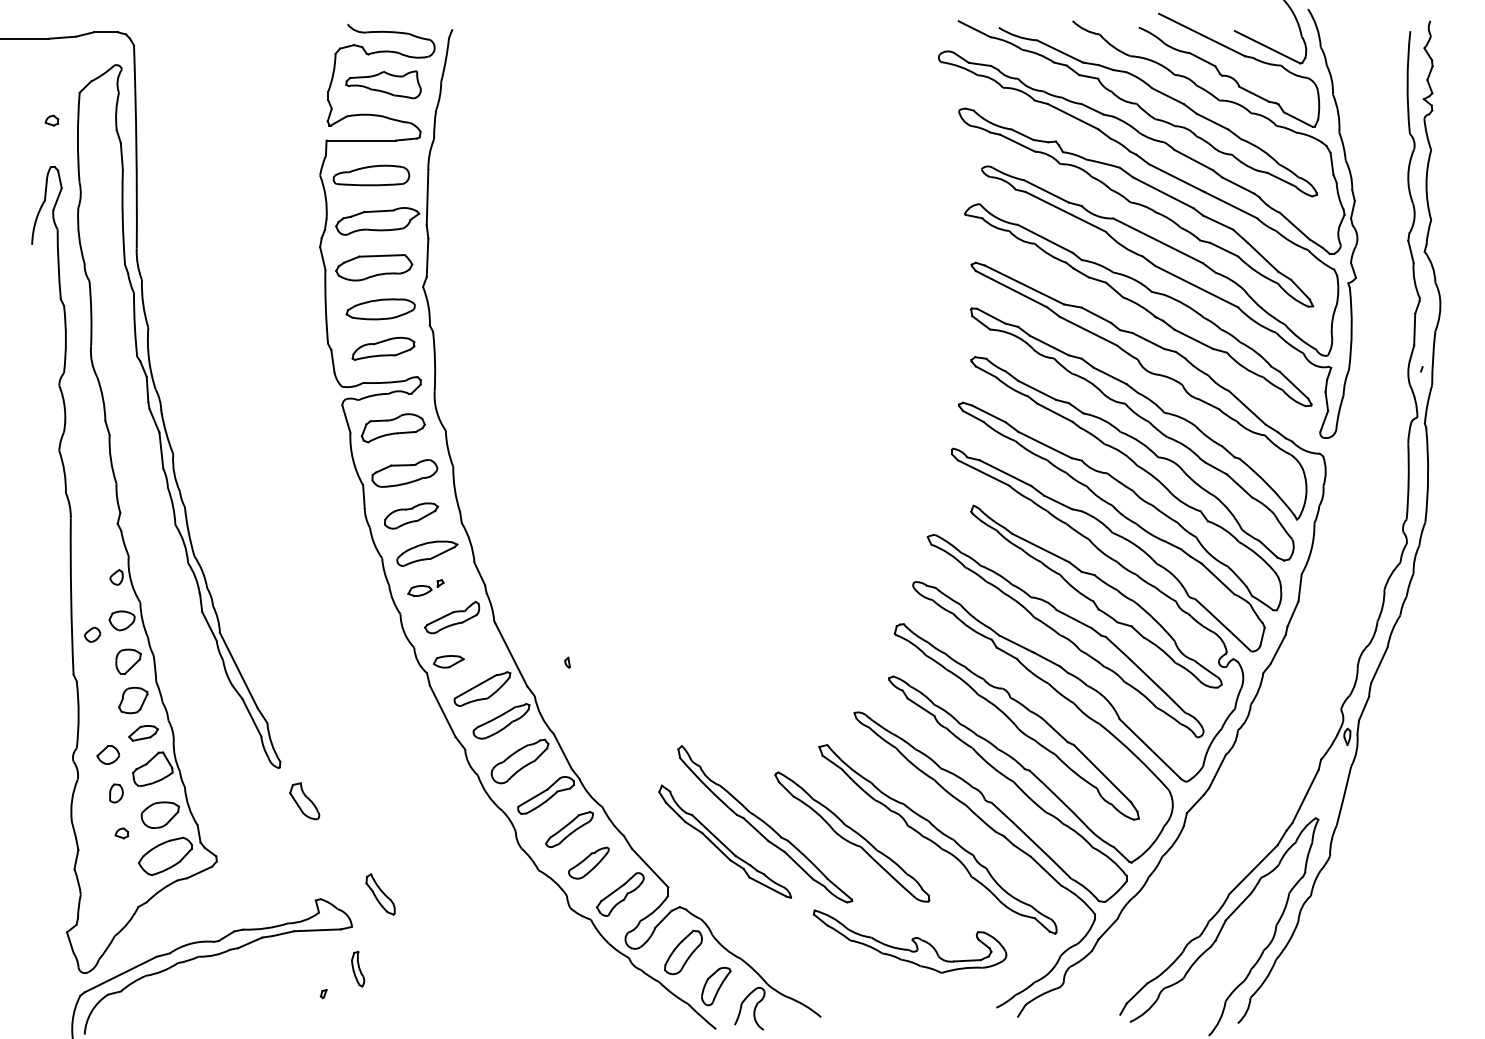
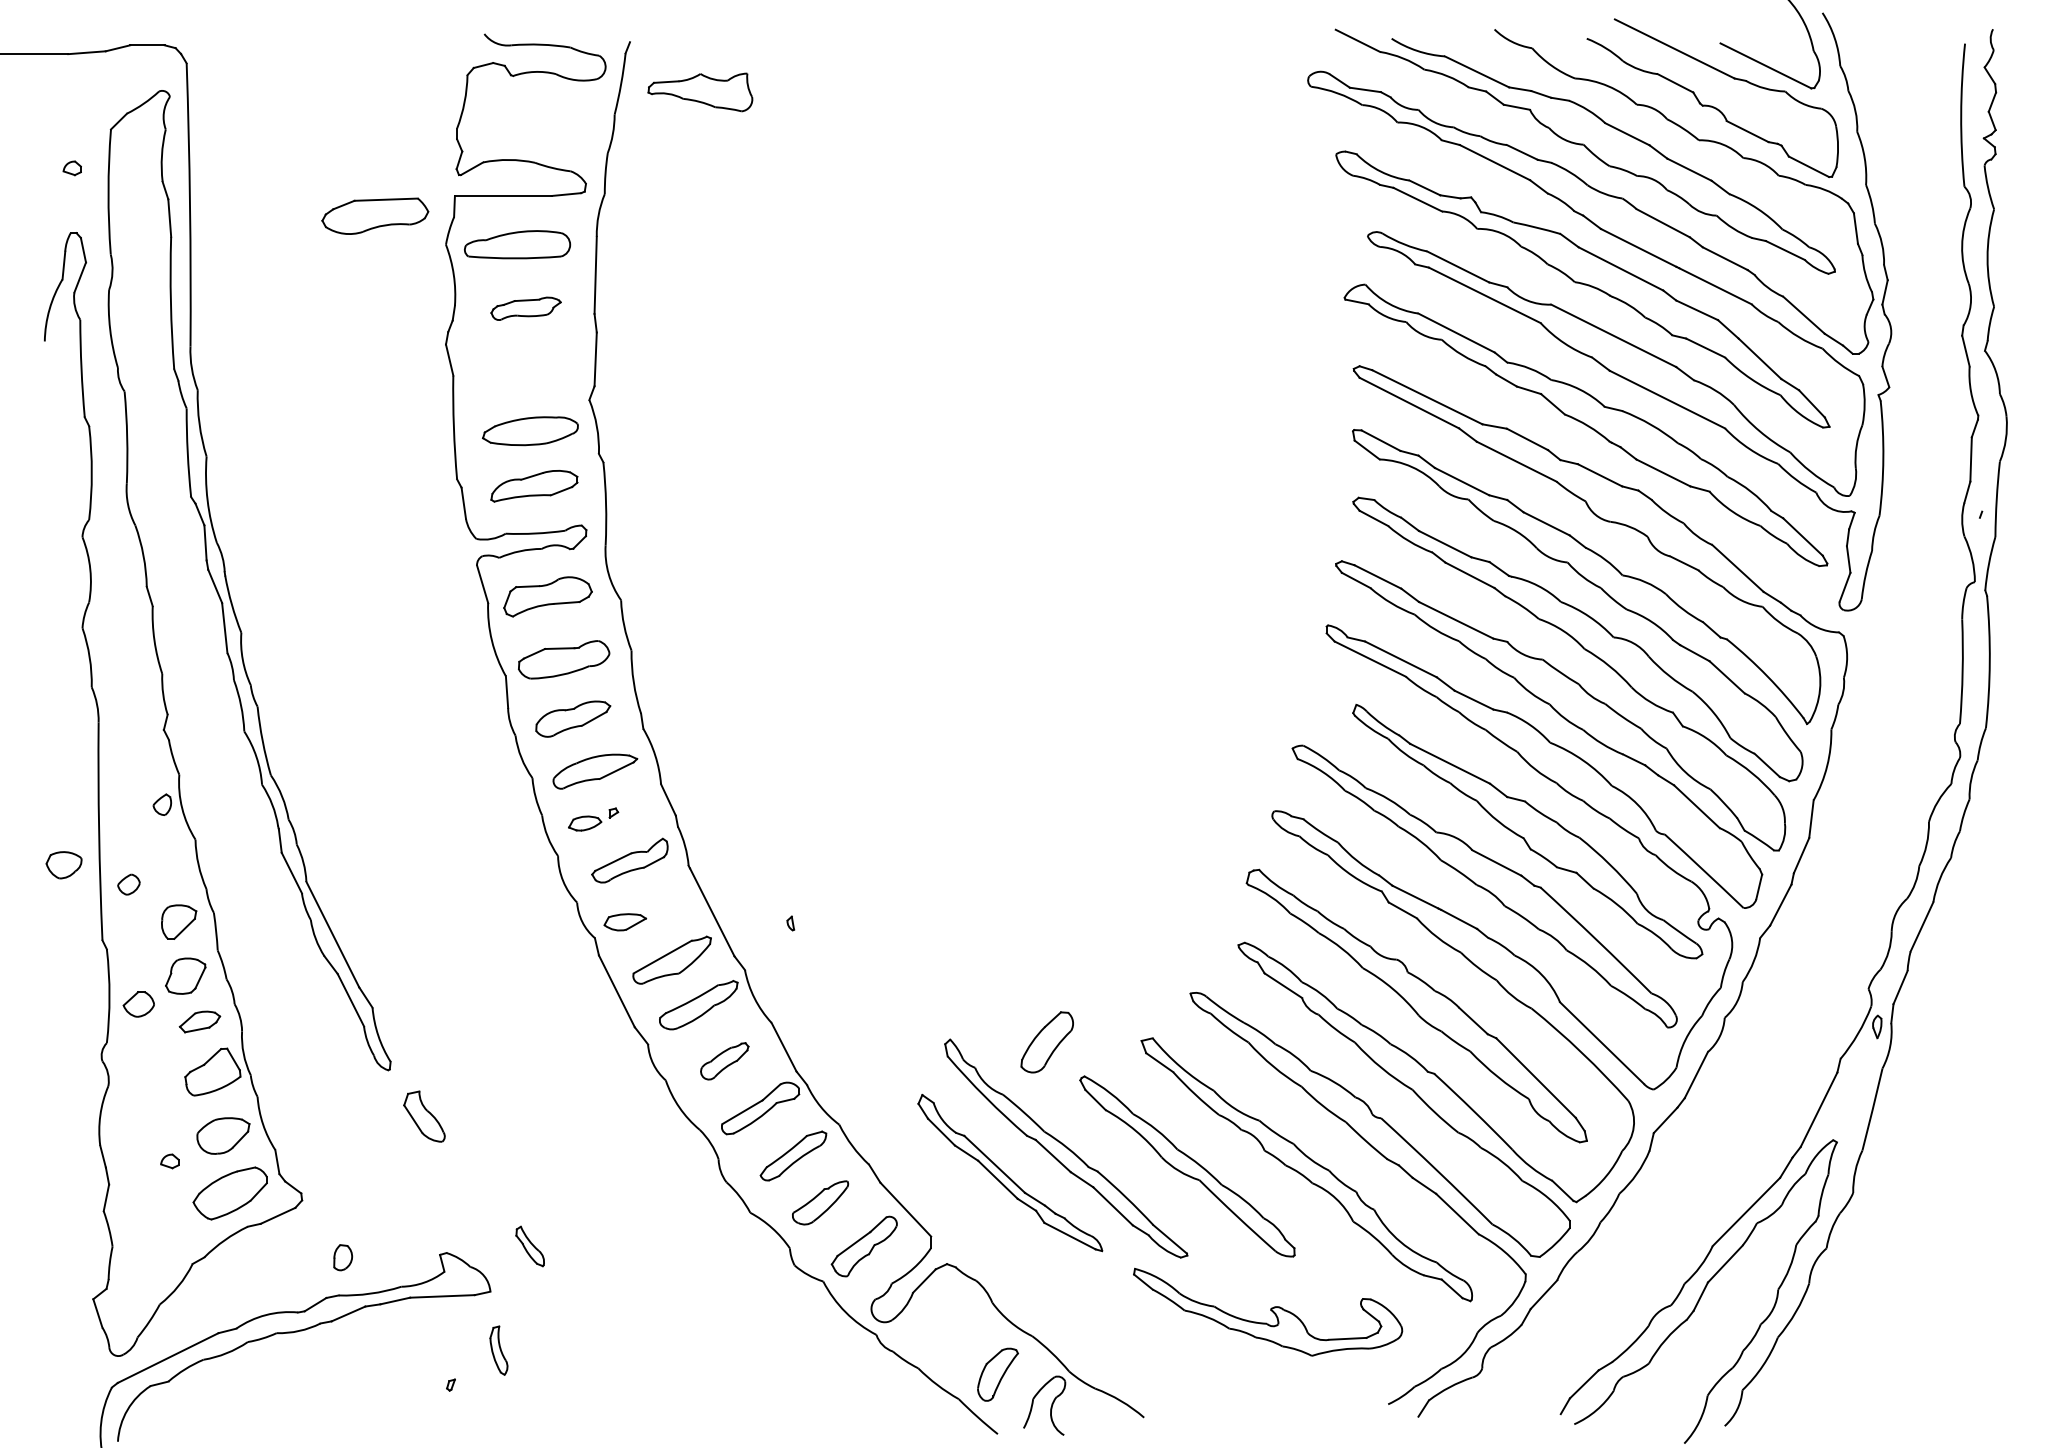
part: (383, 84) -> (700, 92), moved
part: (377, 221) -> (525, 308), size x0.6
part: (374, 267) -> (375, 215), moved
part: (121, 621) -> (63, 865), moved
part: (108, 755) -> (138, 1004), moved
part: (520, 761) -> (724, 1061), size x0.6
part: (116, 793) -> (343, 1257), moved
part: (380, 894) -> (529, 1246), size x0.7
part: (682, 952) -> (1046, 1042), moved

